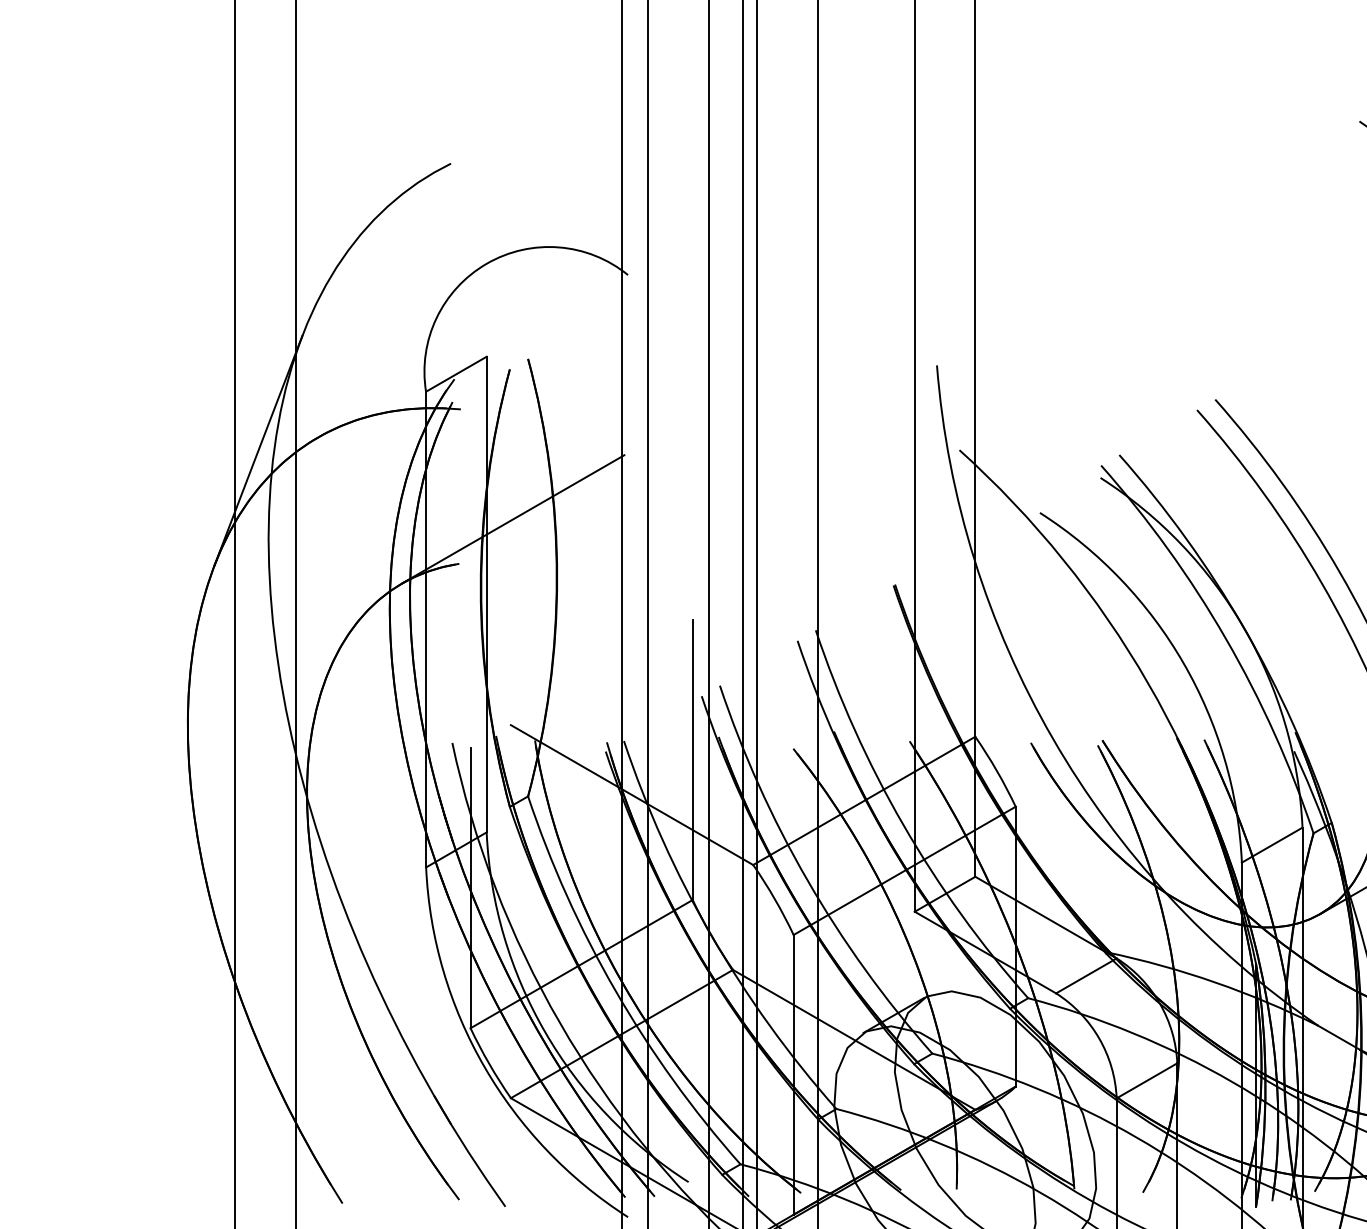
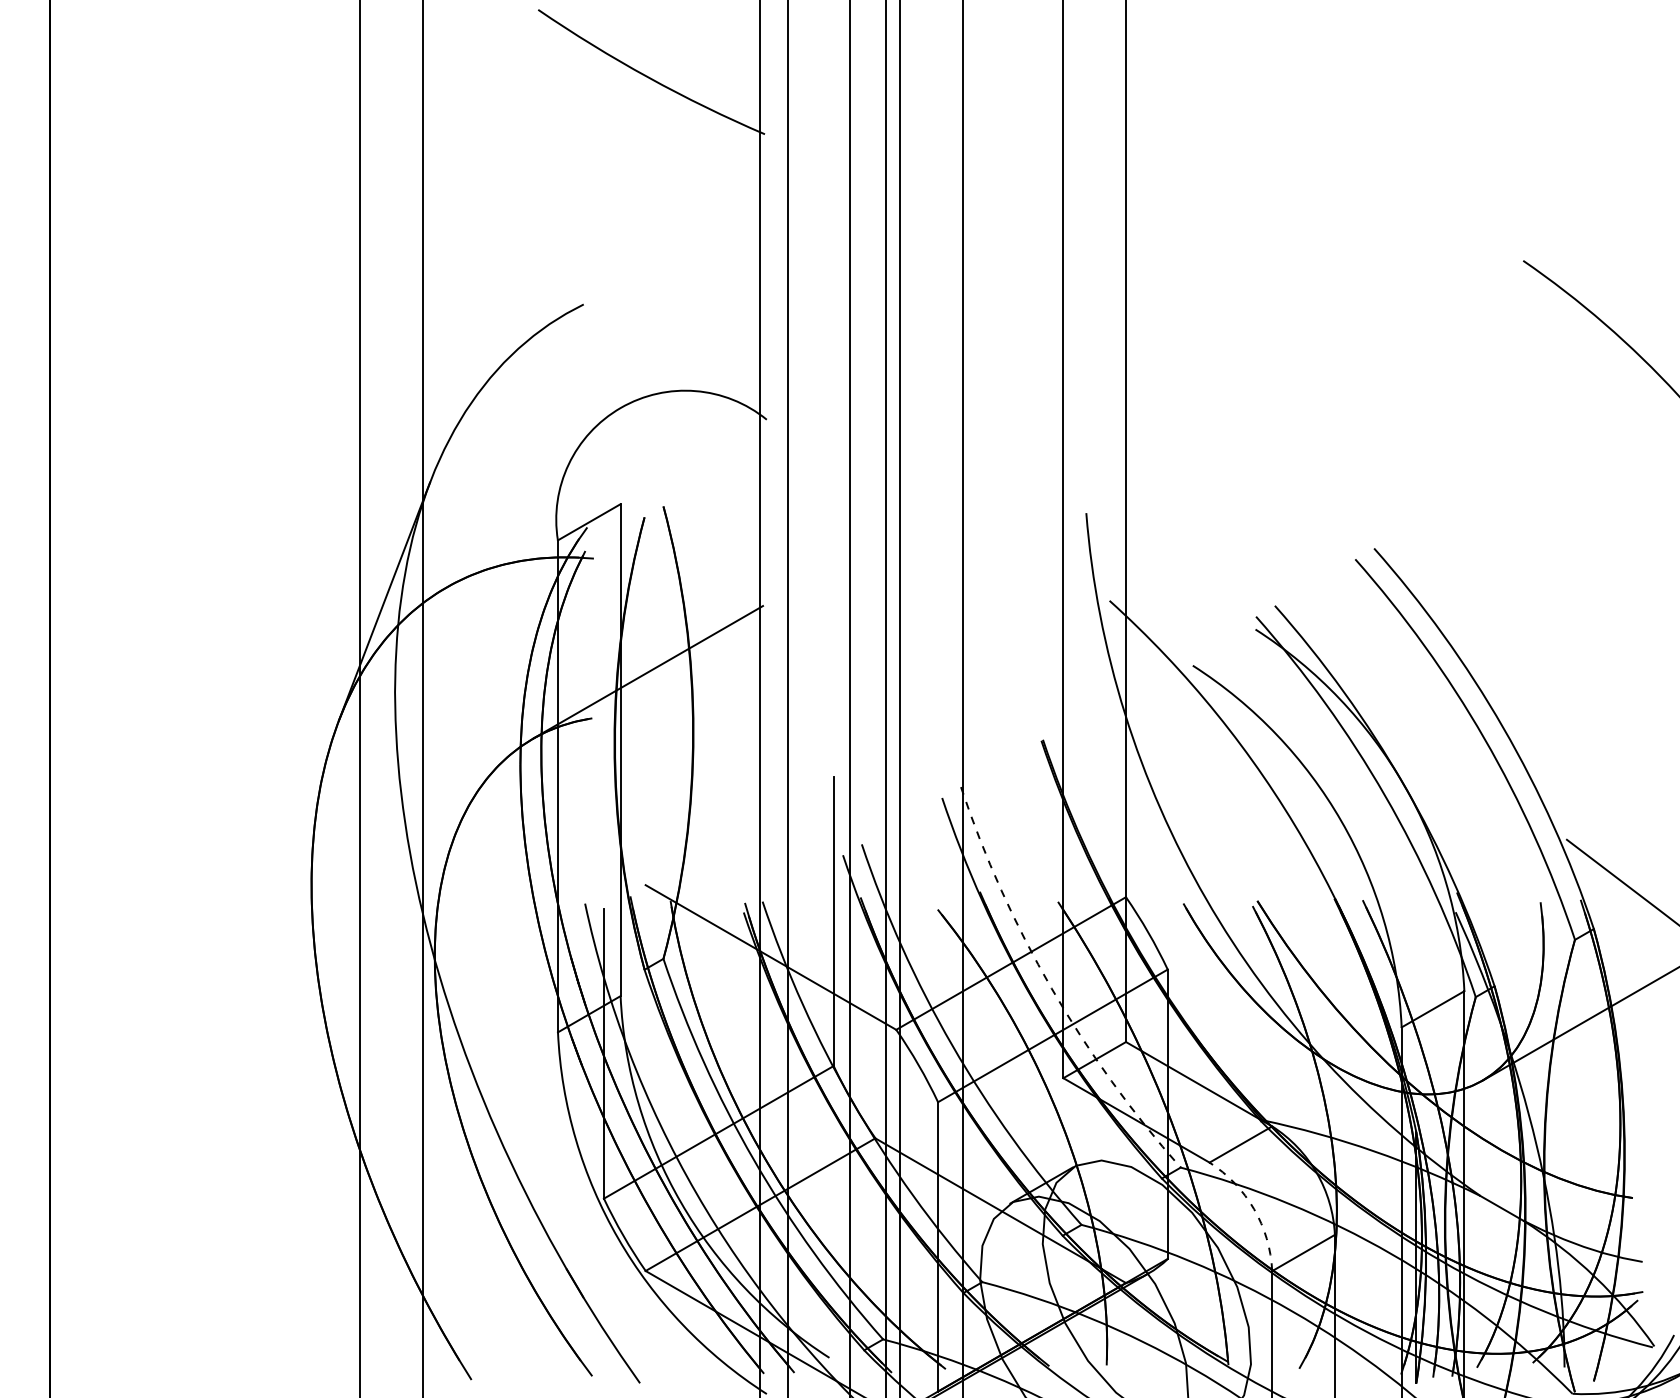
arc: (903, 825) -> (1051, 988), solid -> dashed
arc: (1099, 1038) -> (1254, 1209), solid -> dashed

